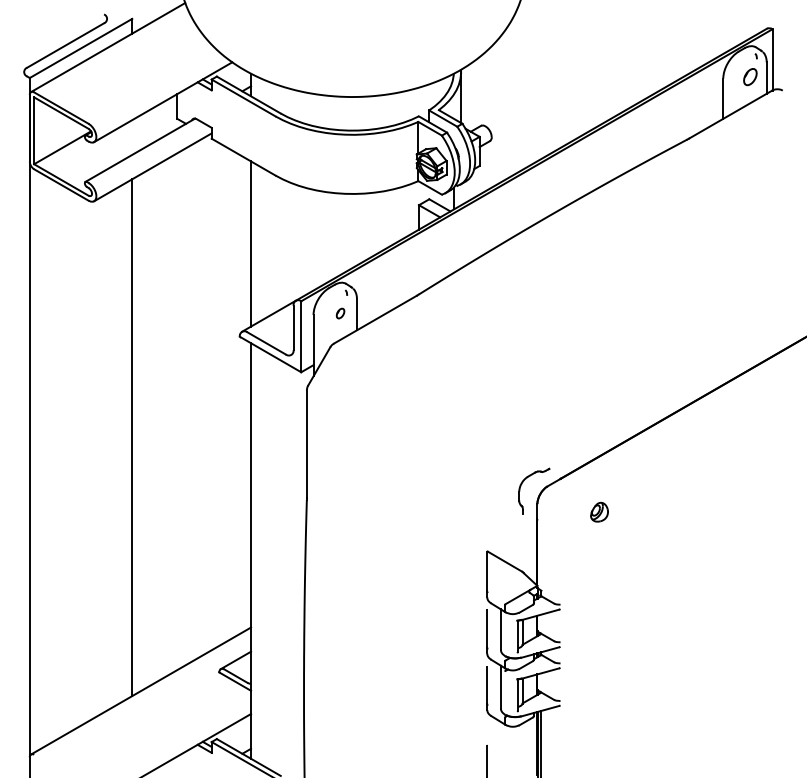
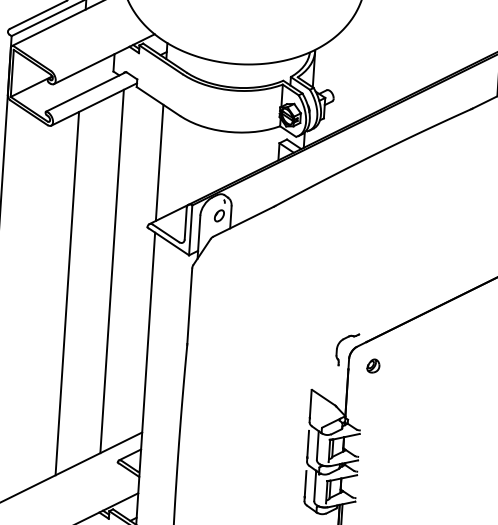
part: (340, 313) -> (219, 215), size x1.67
line: (193, 401) -> (112, 270), added
part: (599, 511) -> (373, 365), moved

